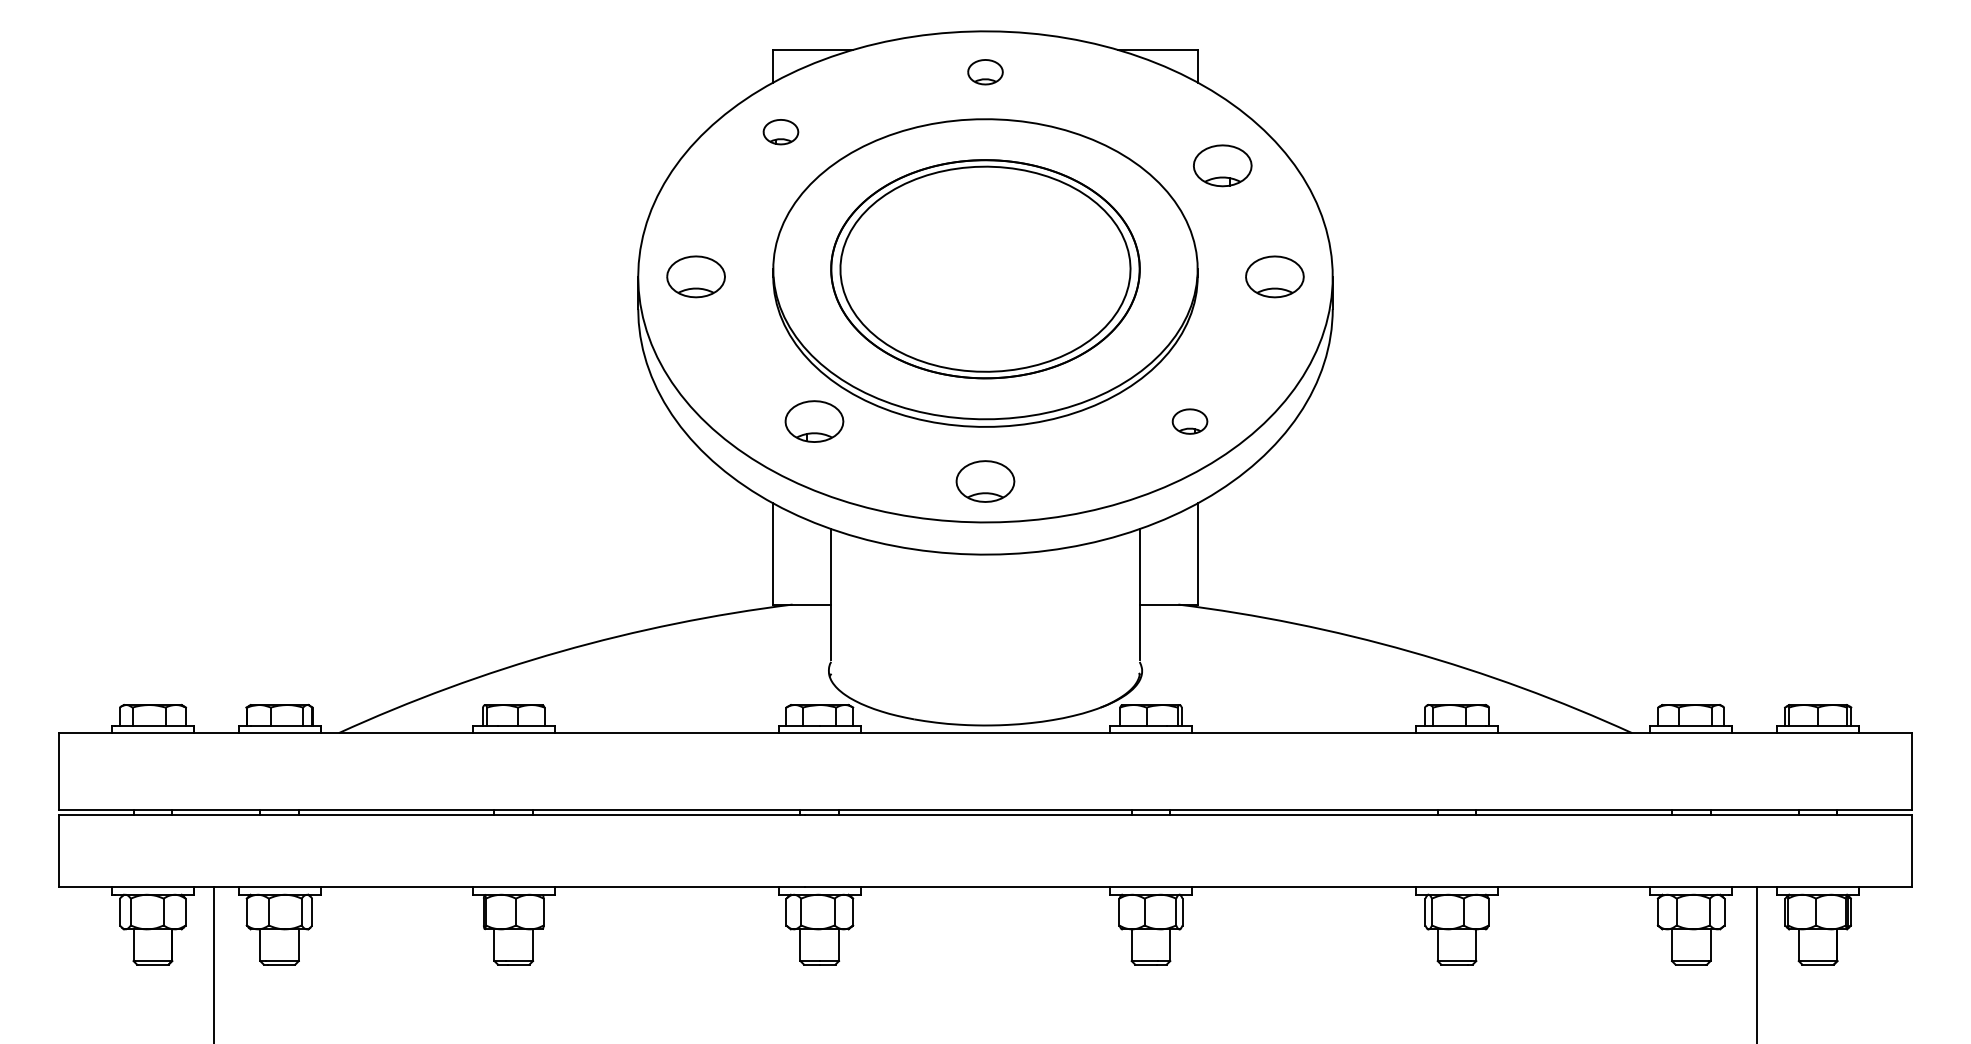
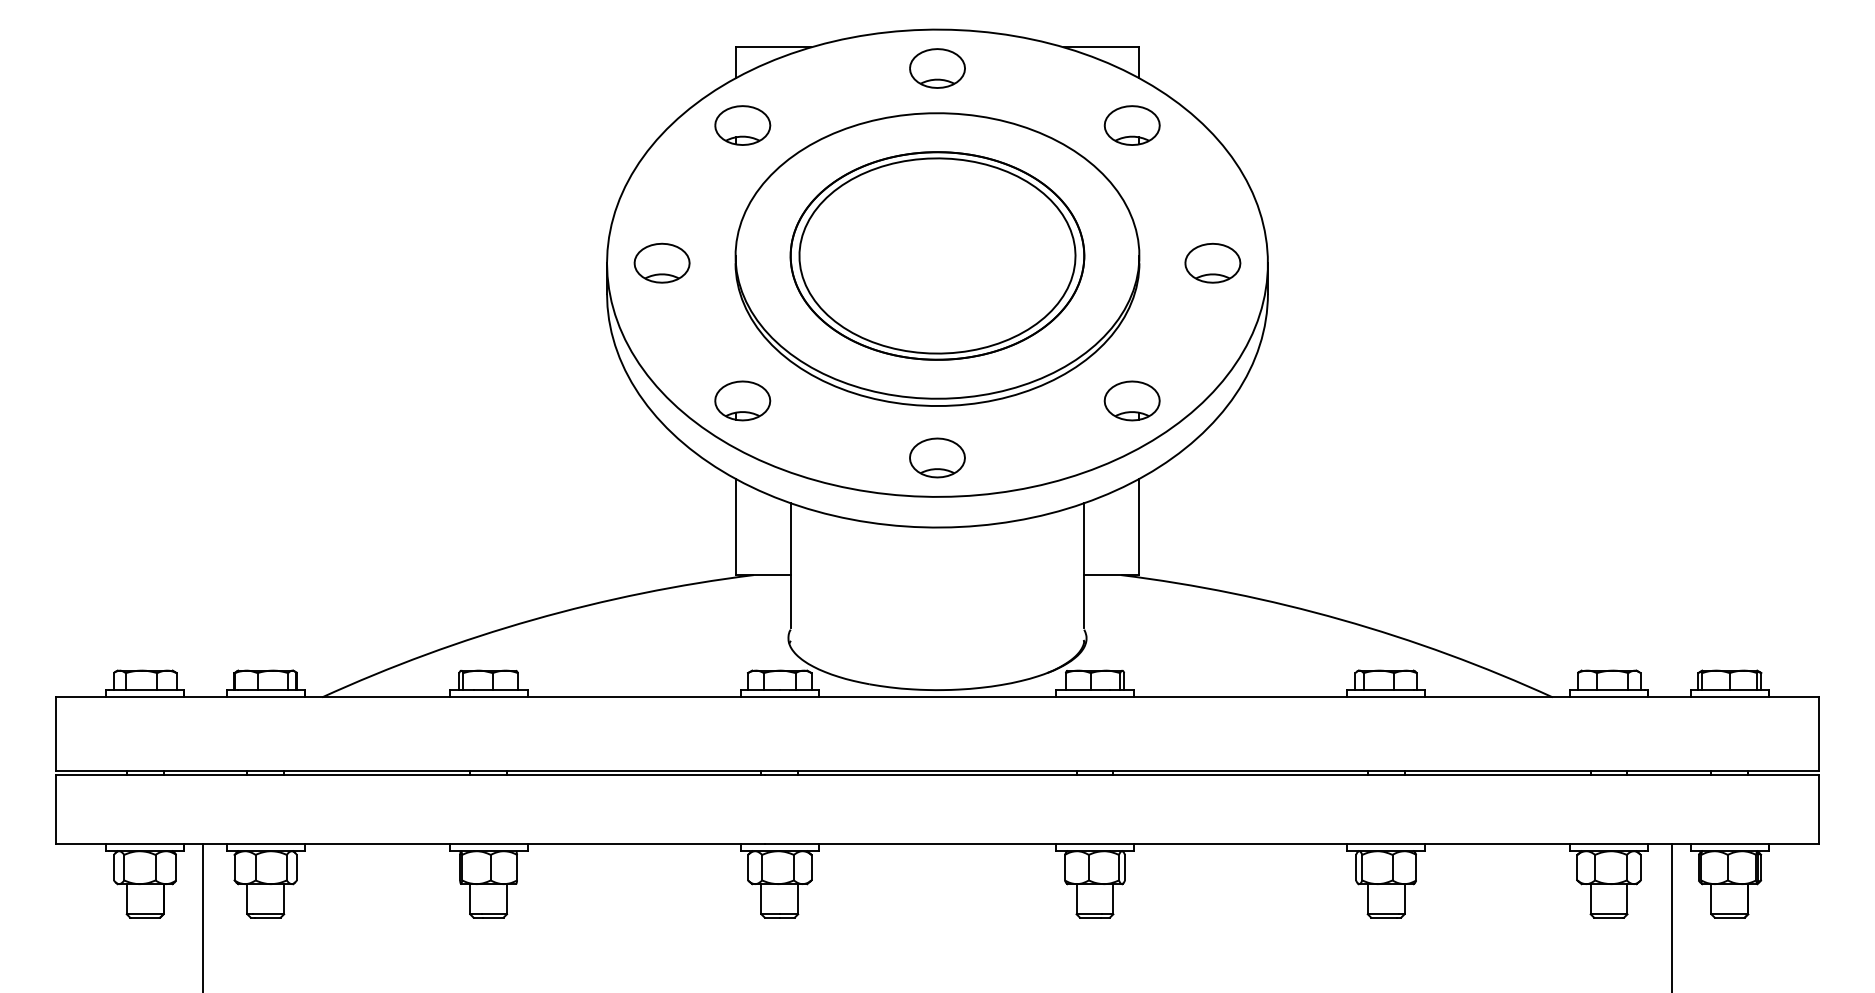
part: (985, 72) -> (937, 68), size x1.67
part: (780, 132) -> (742, 125), size x1.67
part: (1221, 165) -> (1131, 125), moved
part: (814, 421) -> (742, 400), moved
part: (1189, 421) -> (1131, 400), size x1.67

